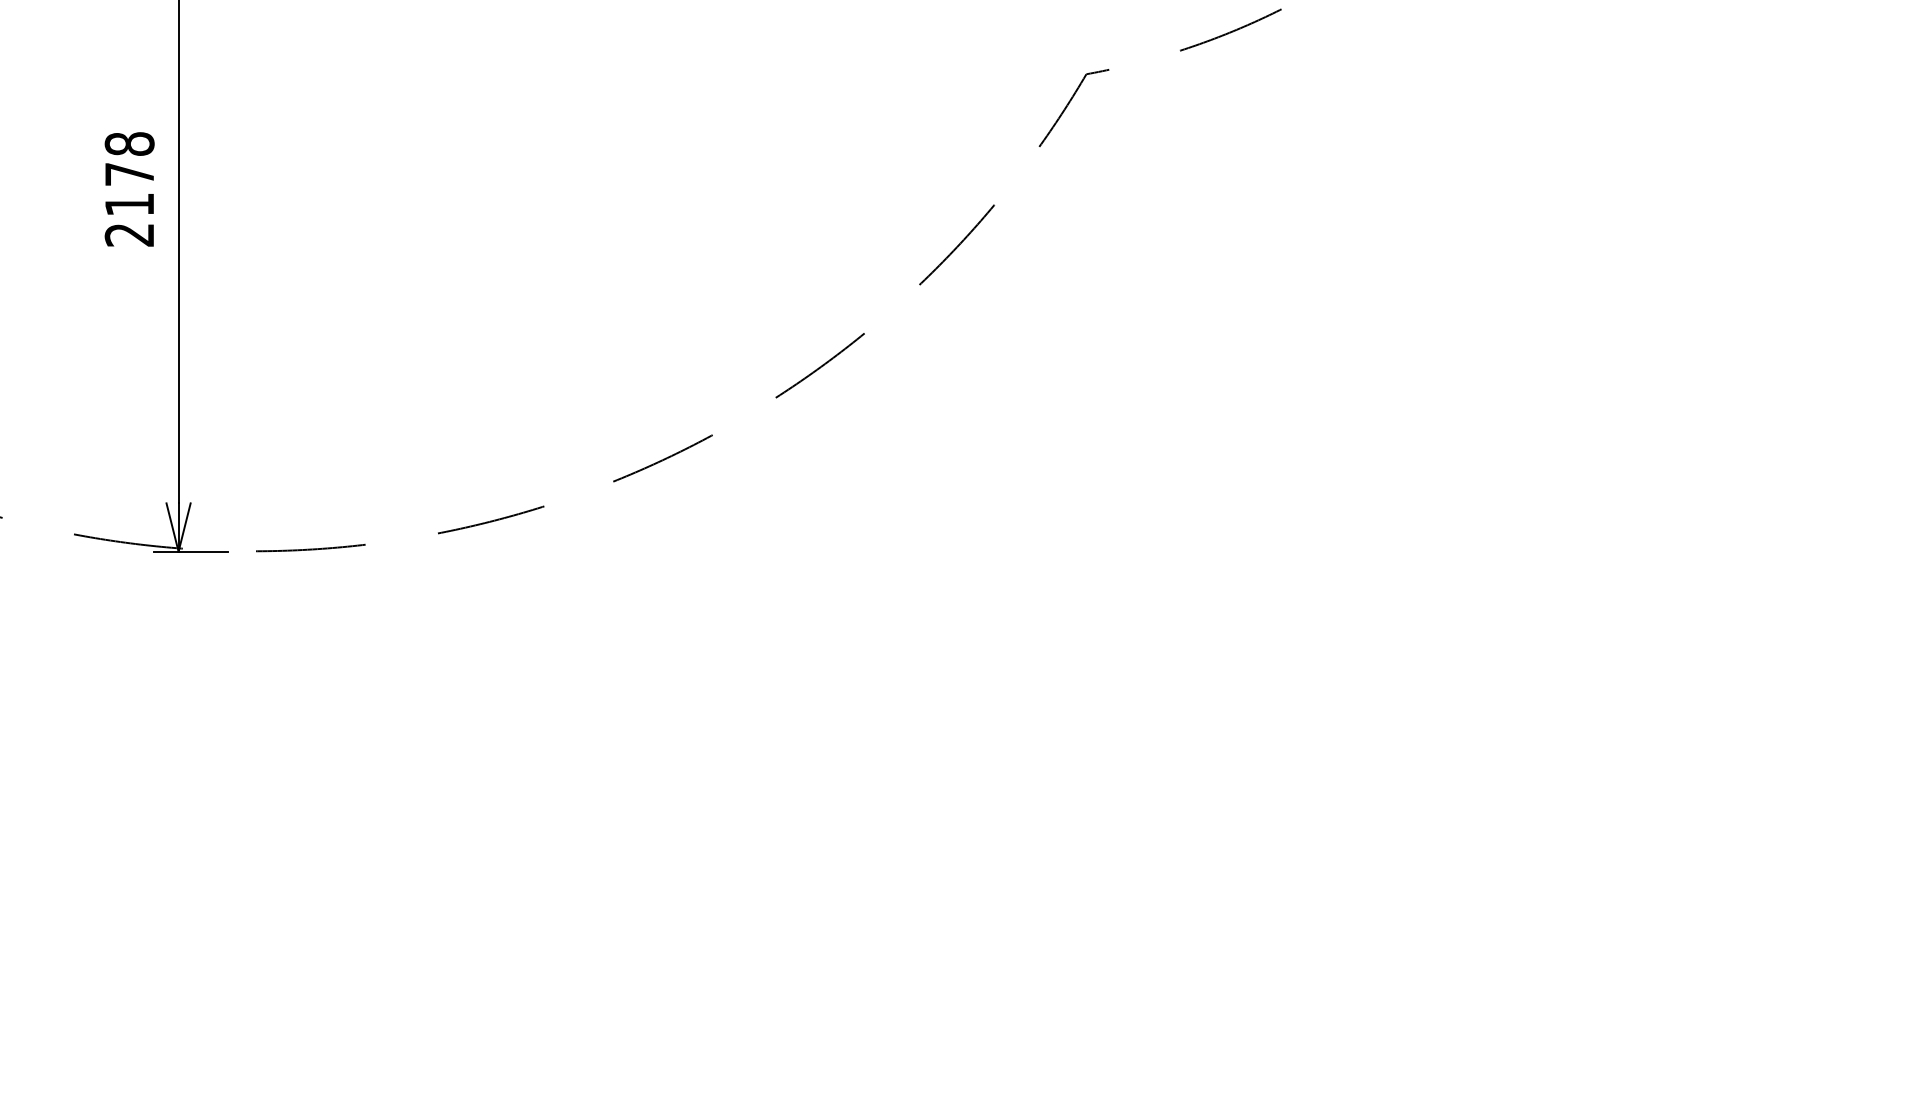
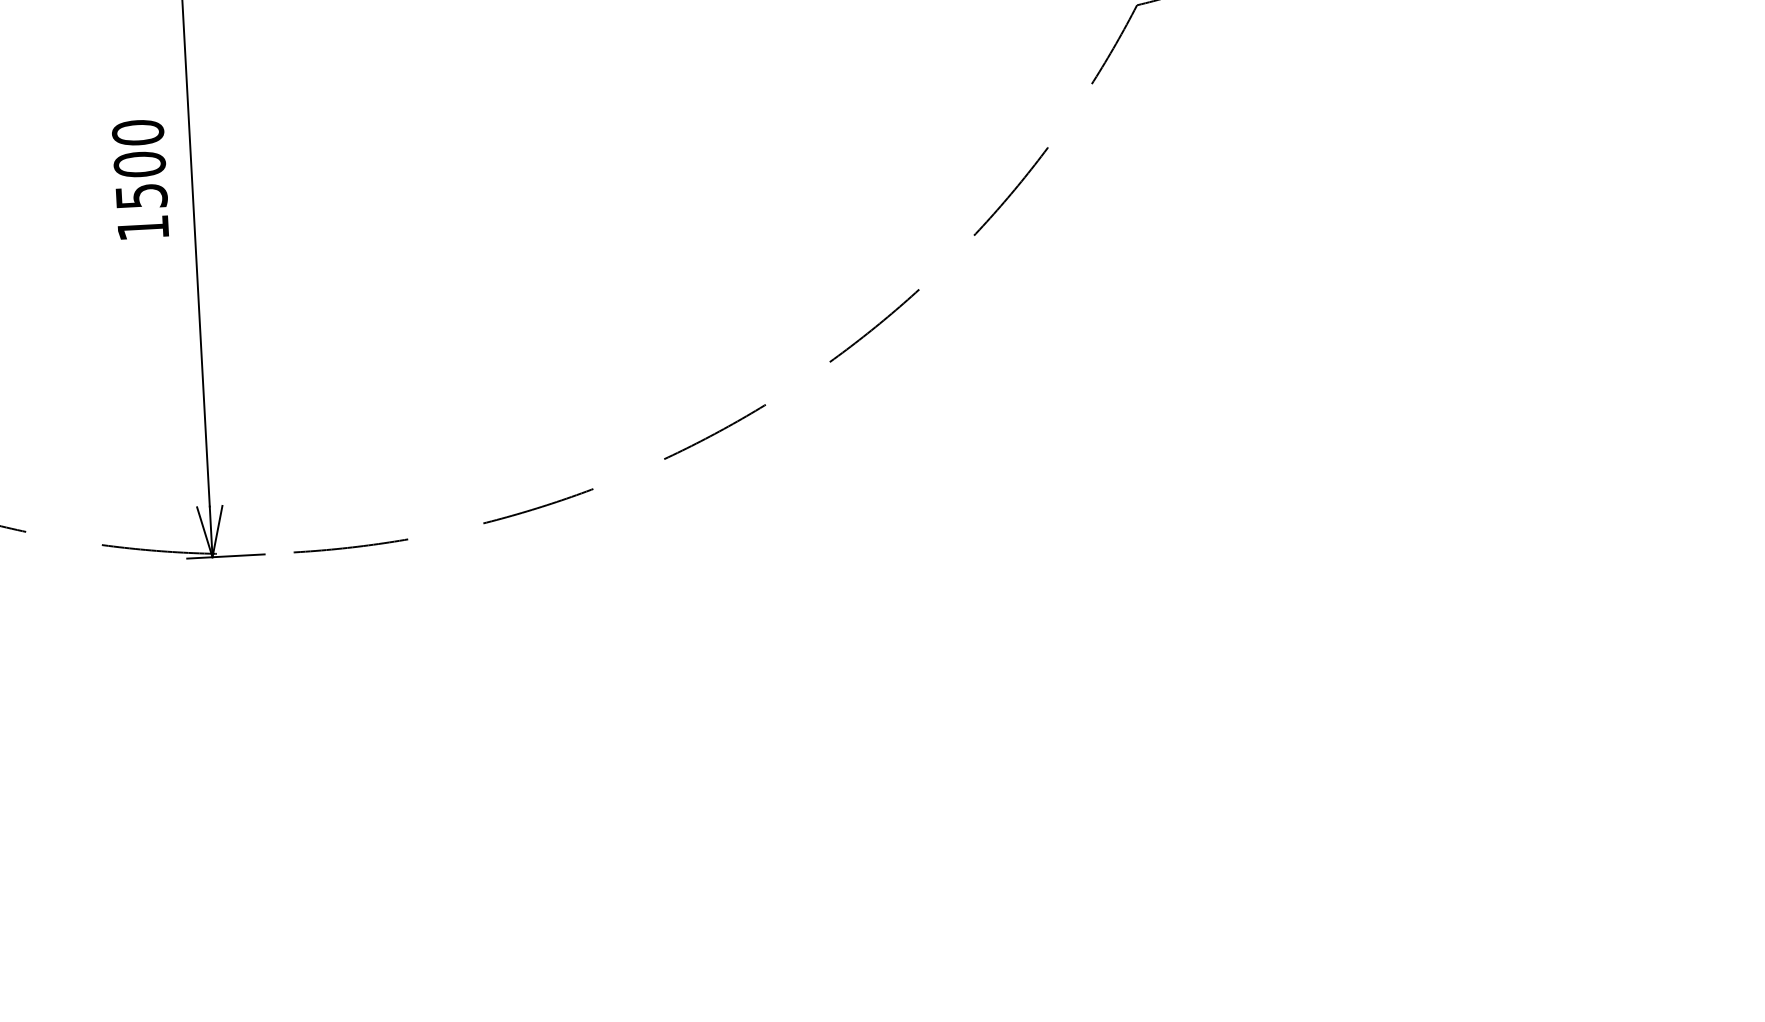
text: (129, 189) -> (140, 180), 2178 -> 1500

